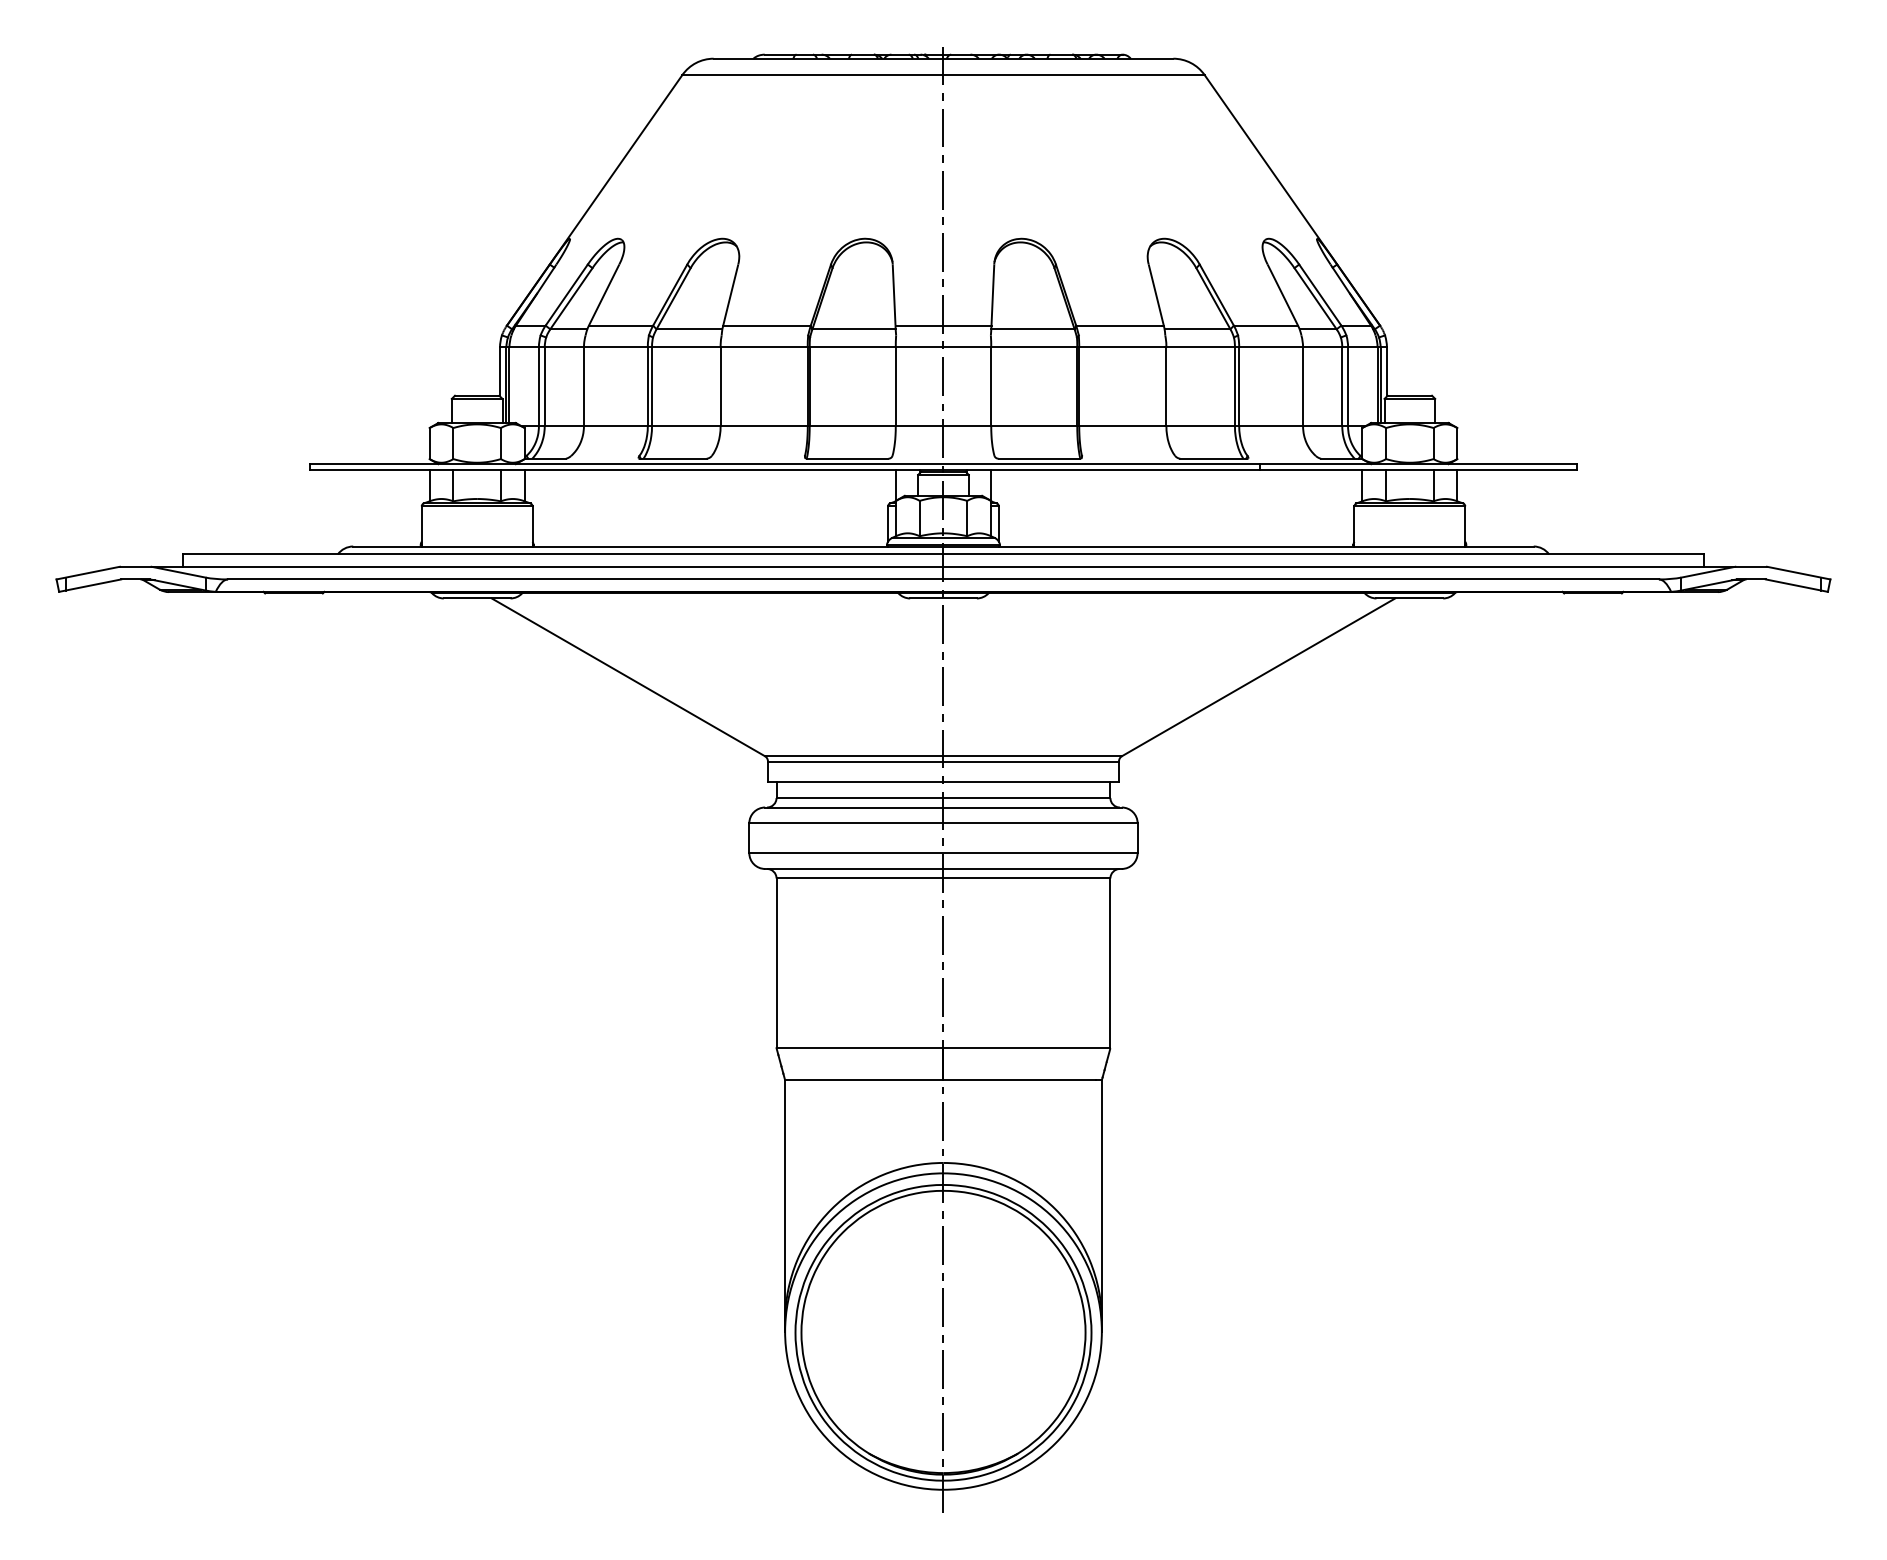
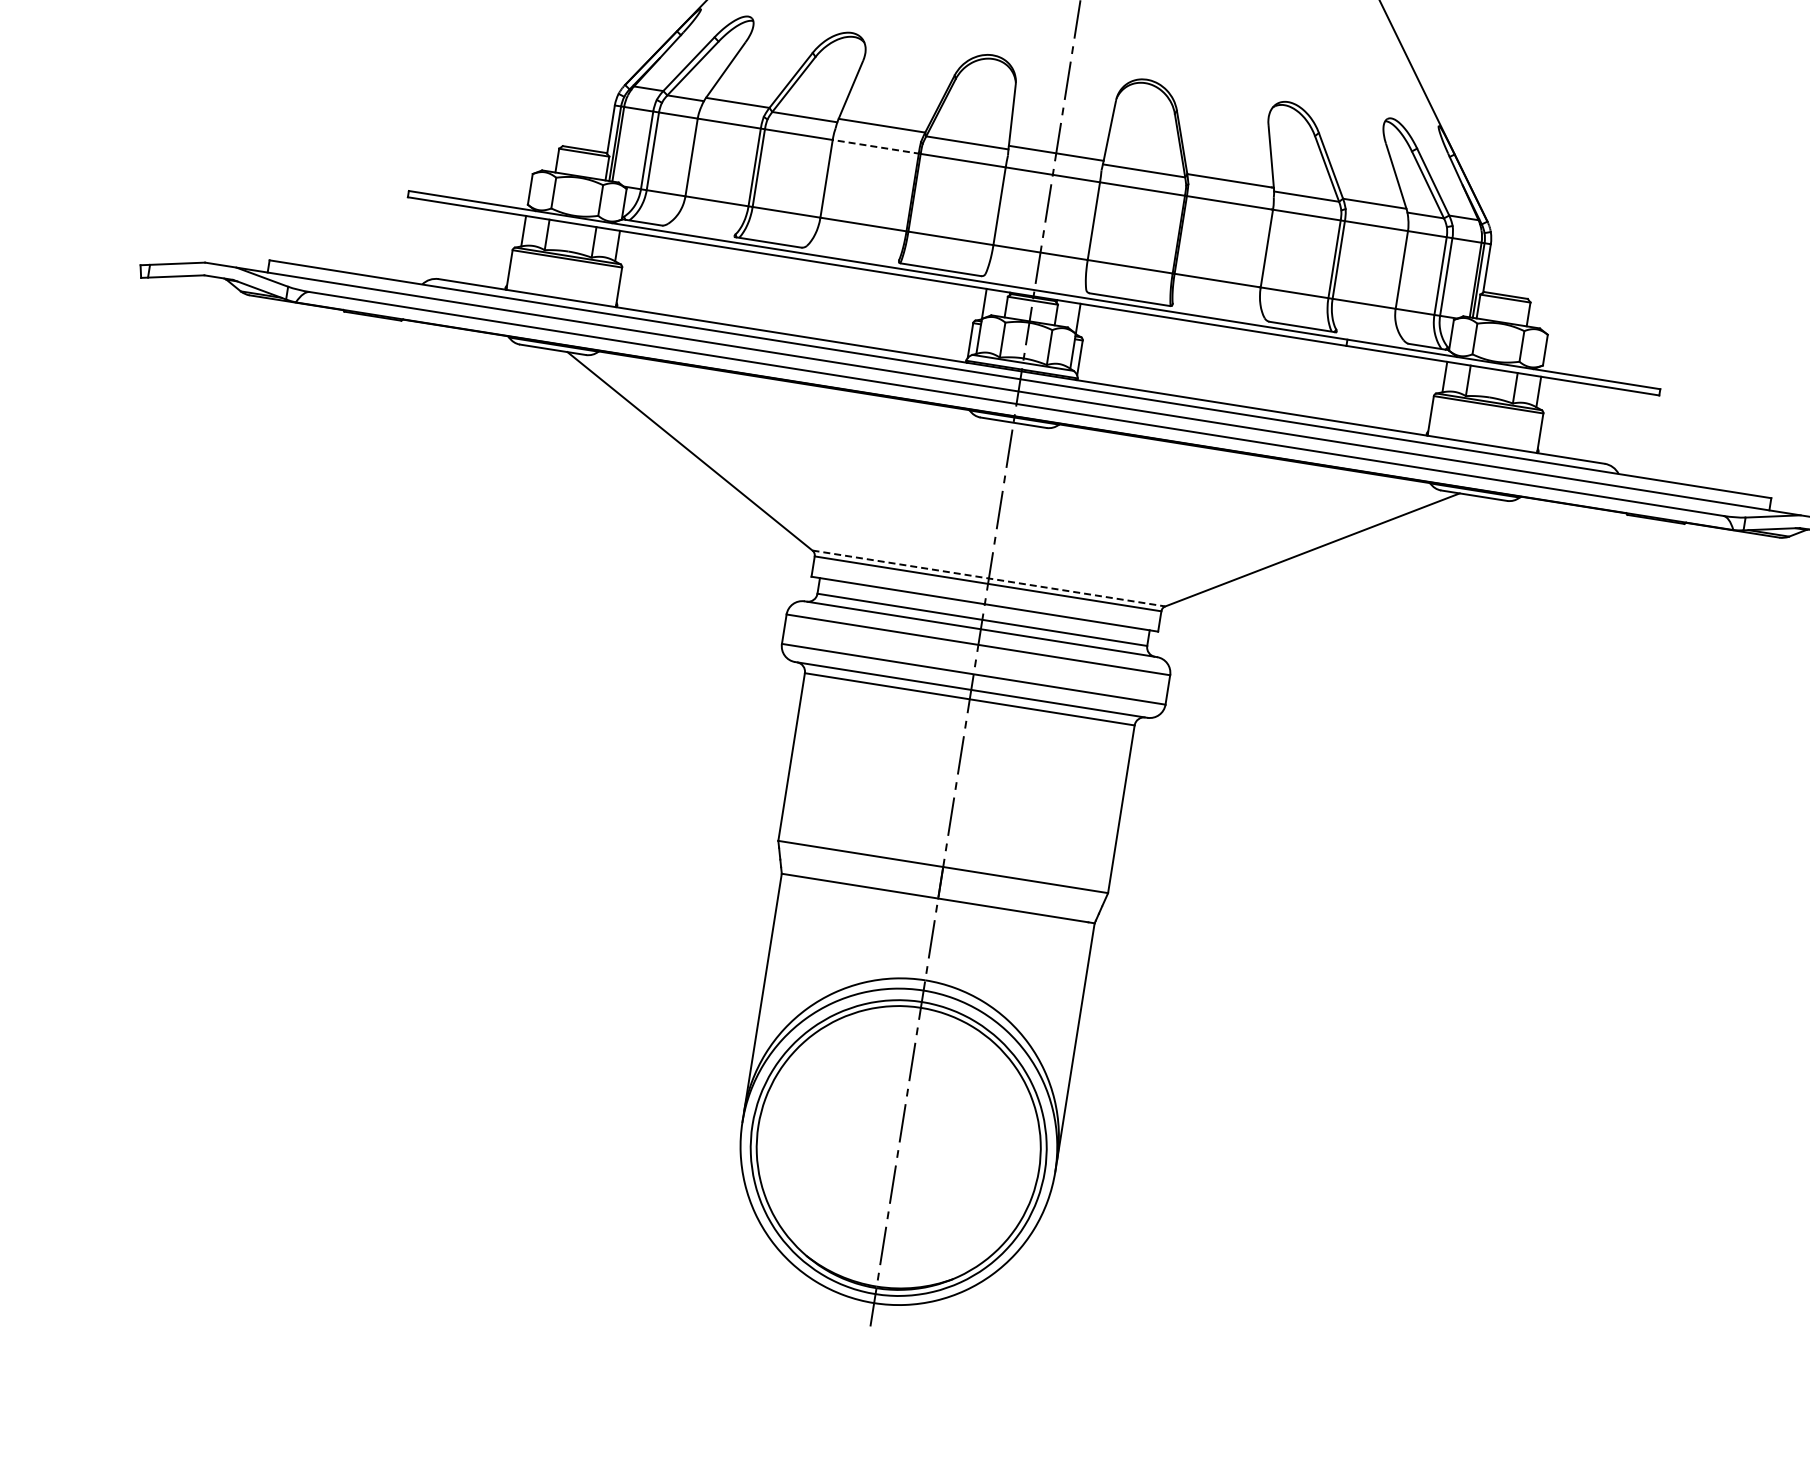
line: (765, 347) -> (877, 147), solid -> dashed
line: (943, 756) -> (988, 578), solid -> dashed

